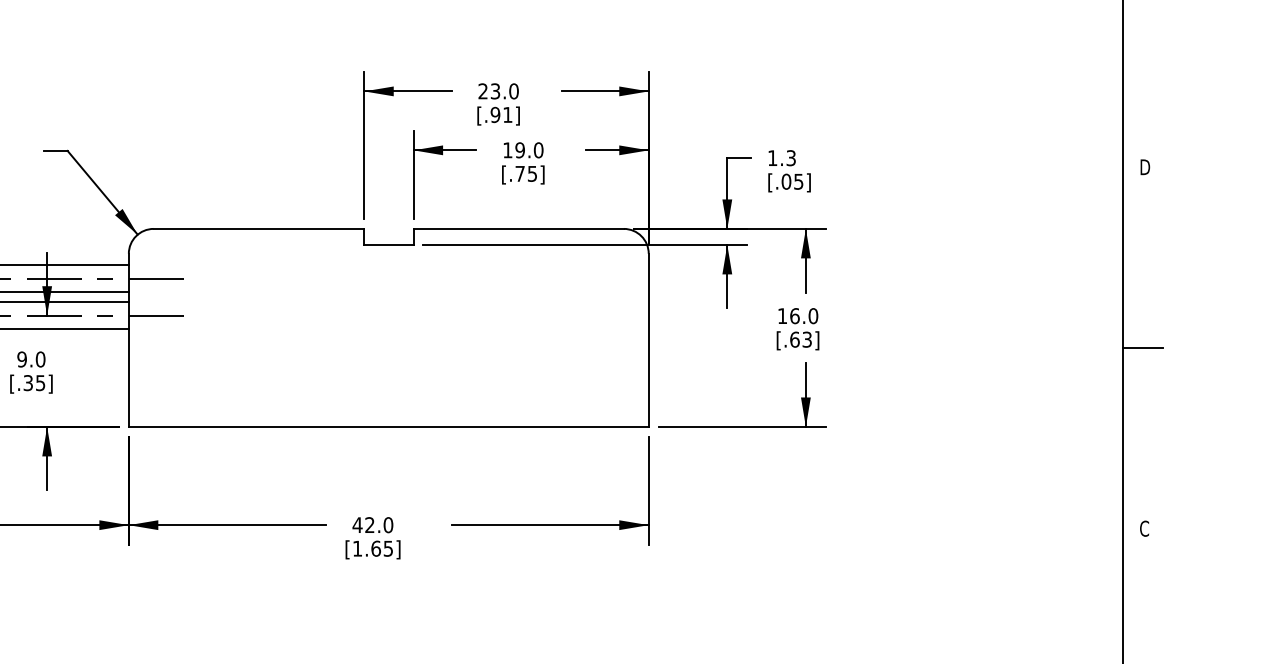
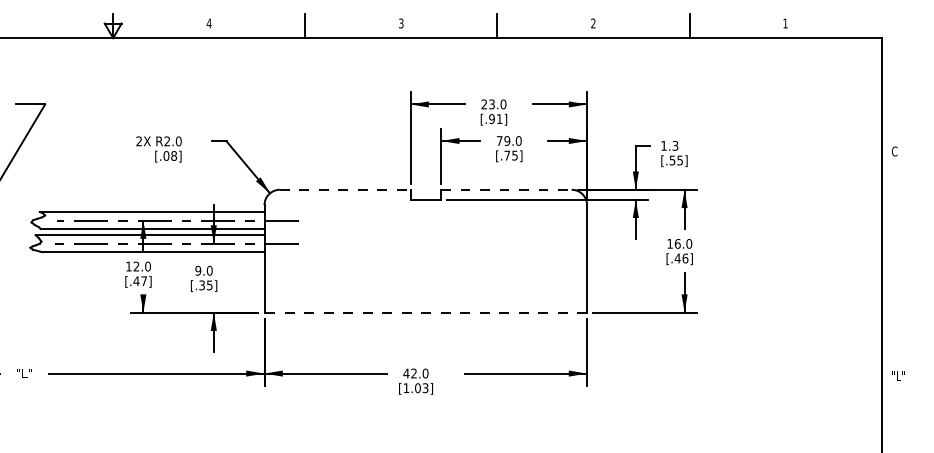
text: (507, 149) -> (499, 140), 19.0 -> 79.0
text: (1145, 167) -> (895, 151), D -> C
text: (786, 181) -> (672, 160), [.05] -> [.55]
line: (259, 228) -> (345, 189), solid -> dashed
line: (518, 228) -> (506, 189), solid -> dashed
text: (800, 339) -> (681, 258), [.63] -> [.46]
line: (1142, 347) -> (893, 263), removed
line: (388, 426) -> (425, 312), solid -> dashed
text: (1150, 528) -> (898, 375), C -> "L"
text: (381, 547) -> (421, 387), [1.65] -> [1.03]

